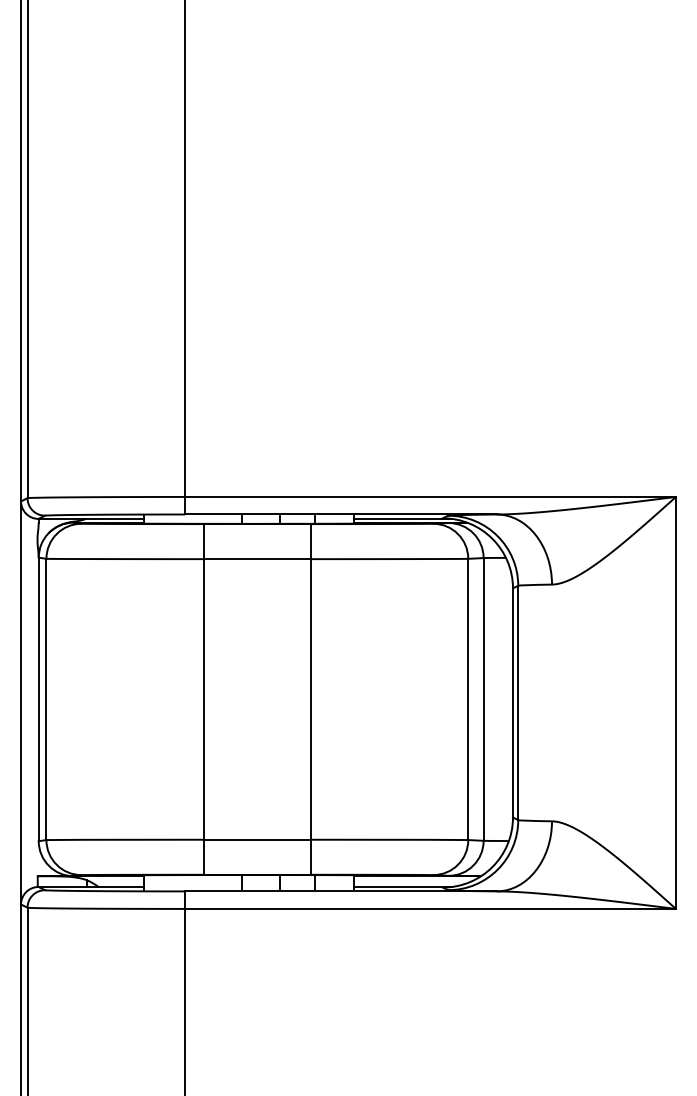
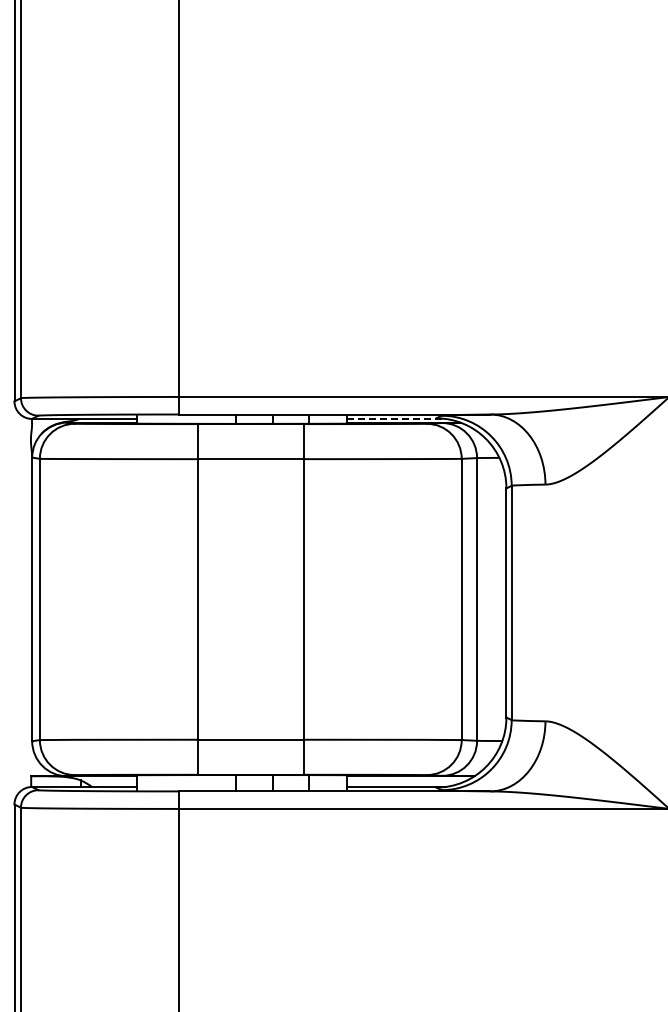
line: (403, 518) -> (396, 418), solid -> dashed
line: (21, 702) -> (14, 602), removed

